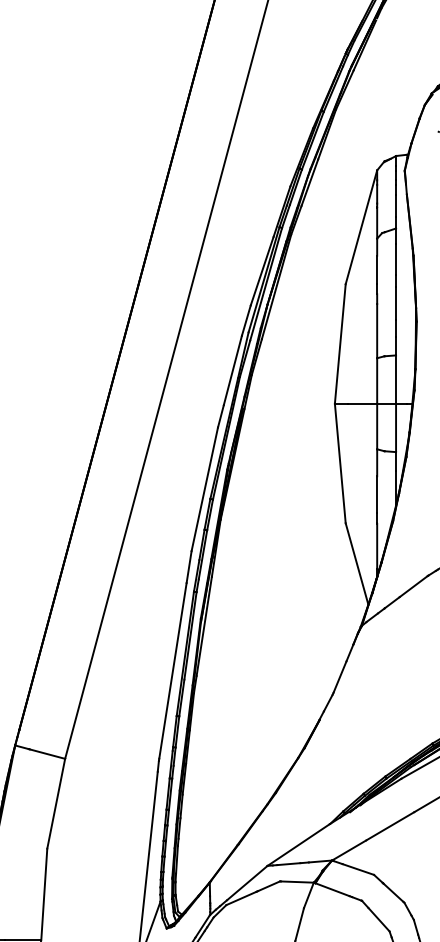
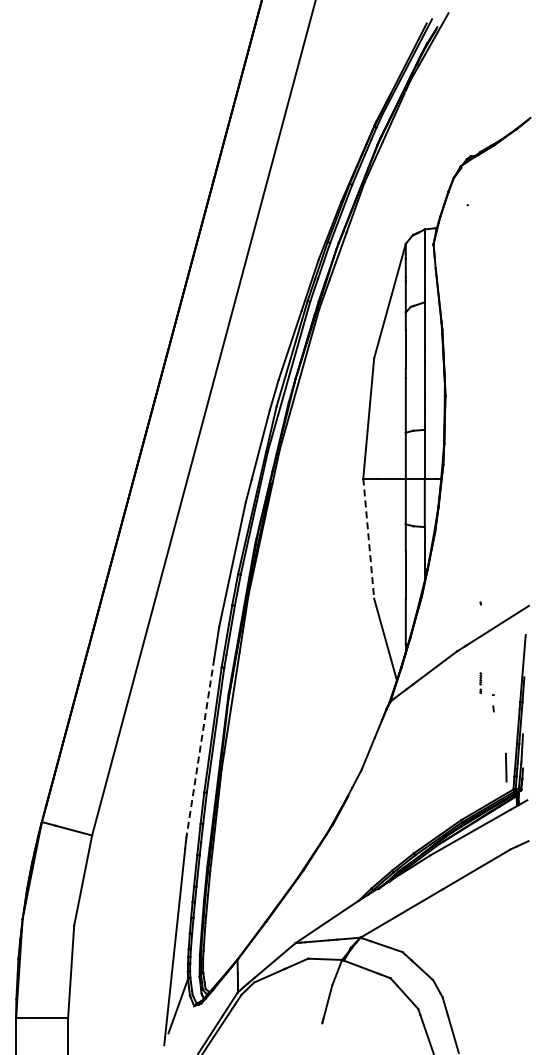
line: (340, 464) -> (368, 539), solid -> dashed
line: (172, 671) -> (200, 747), solid -> dashed

